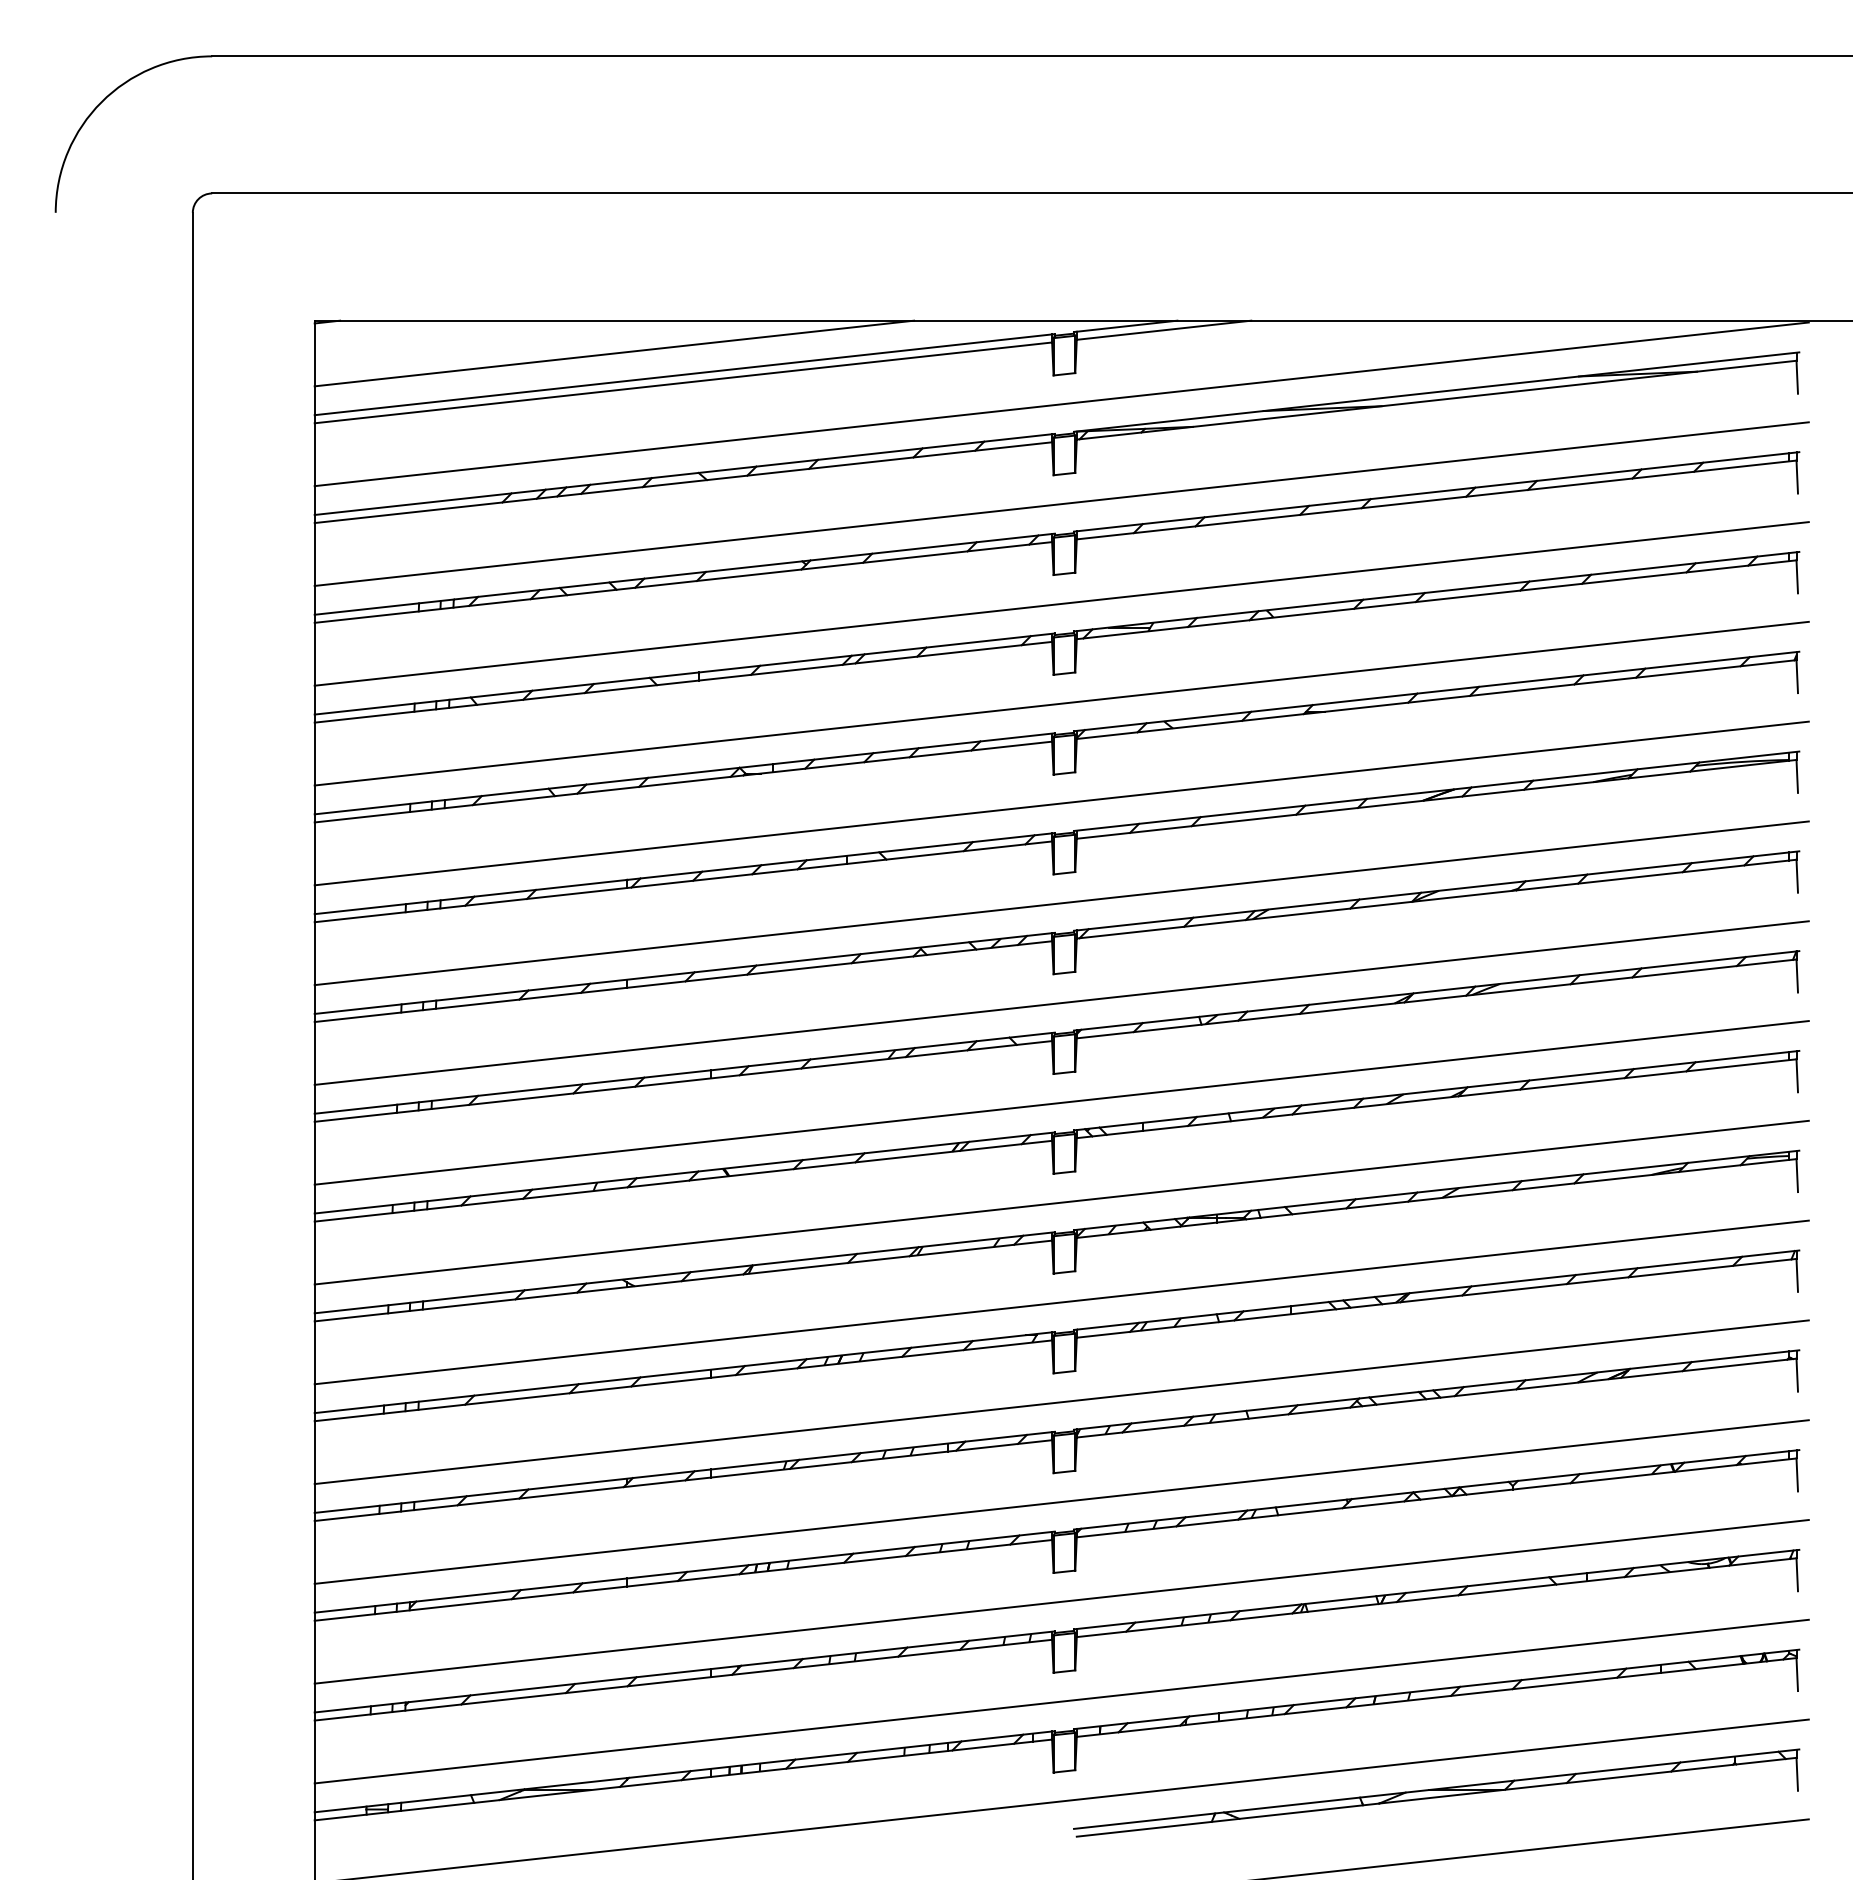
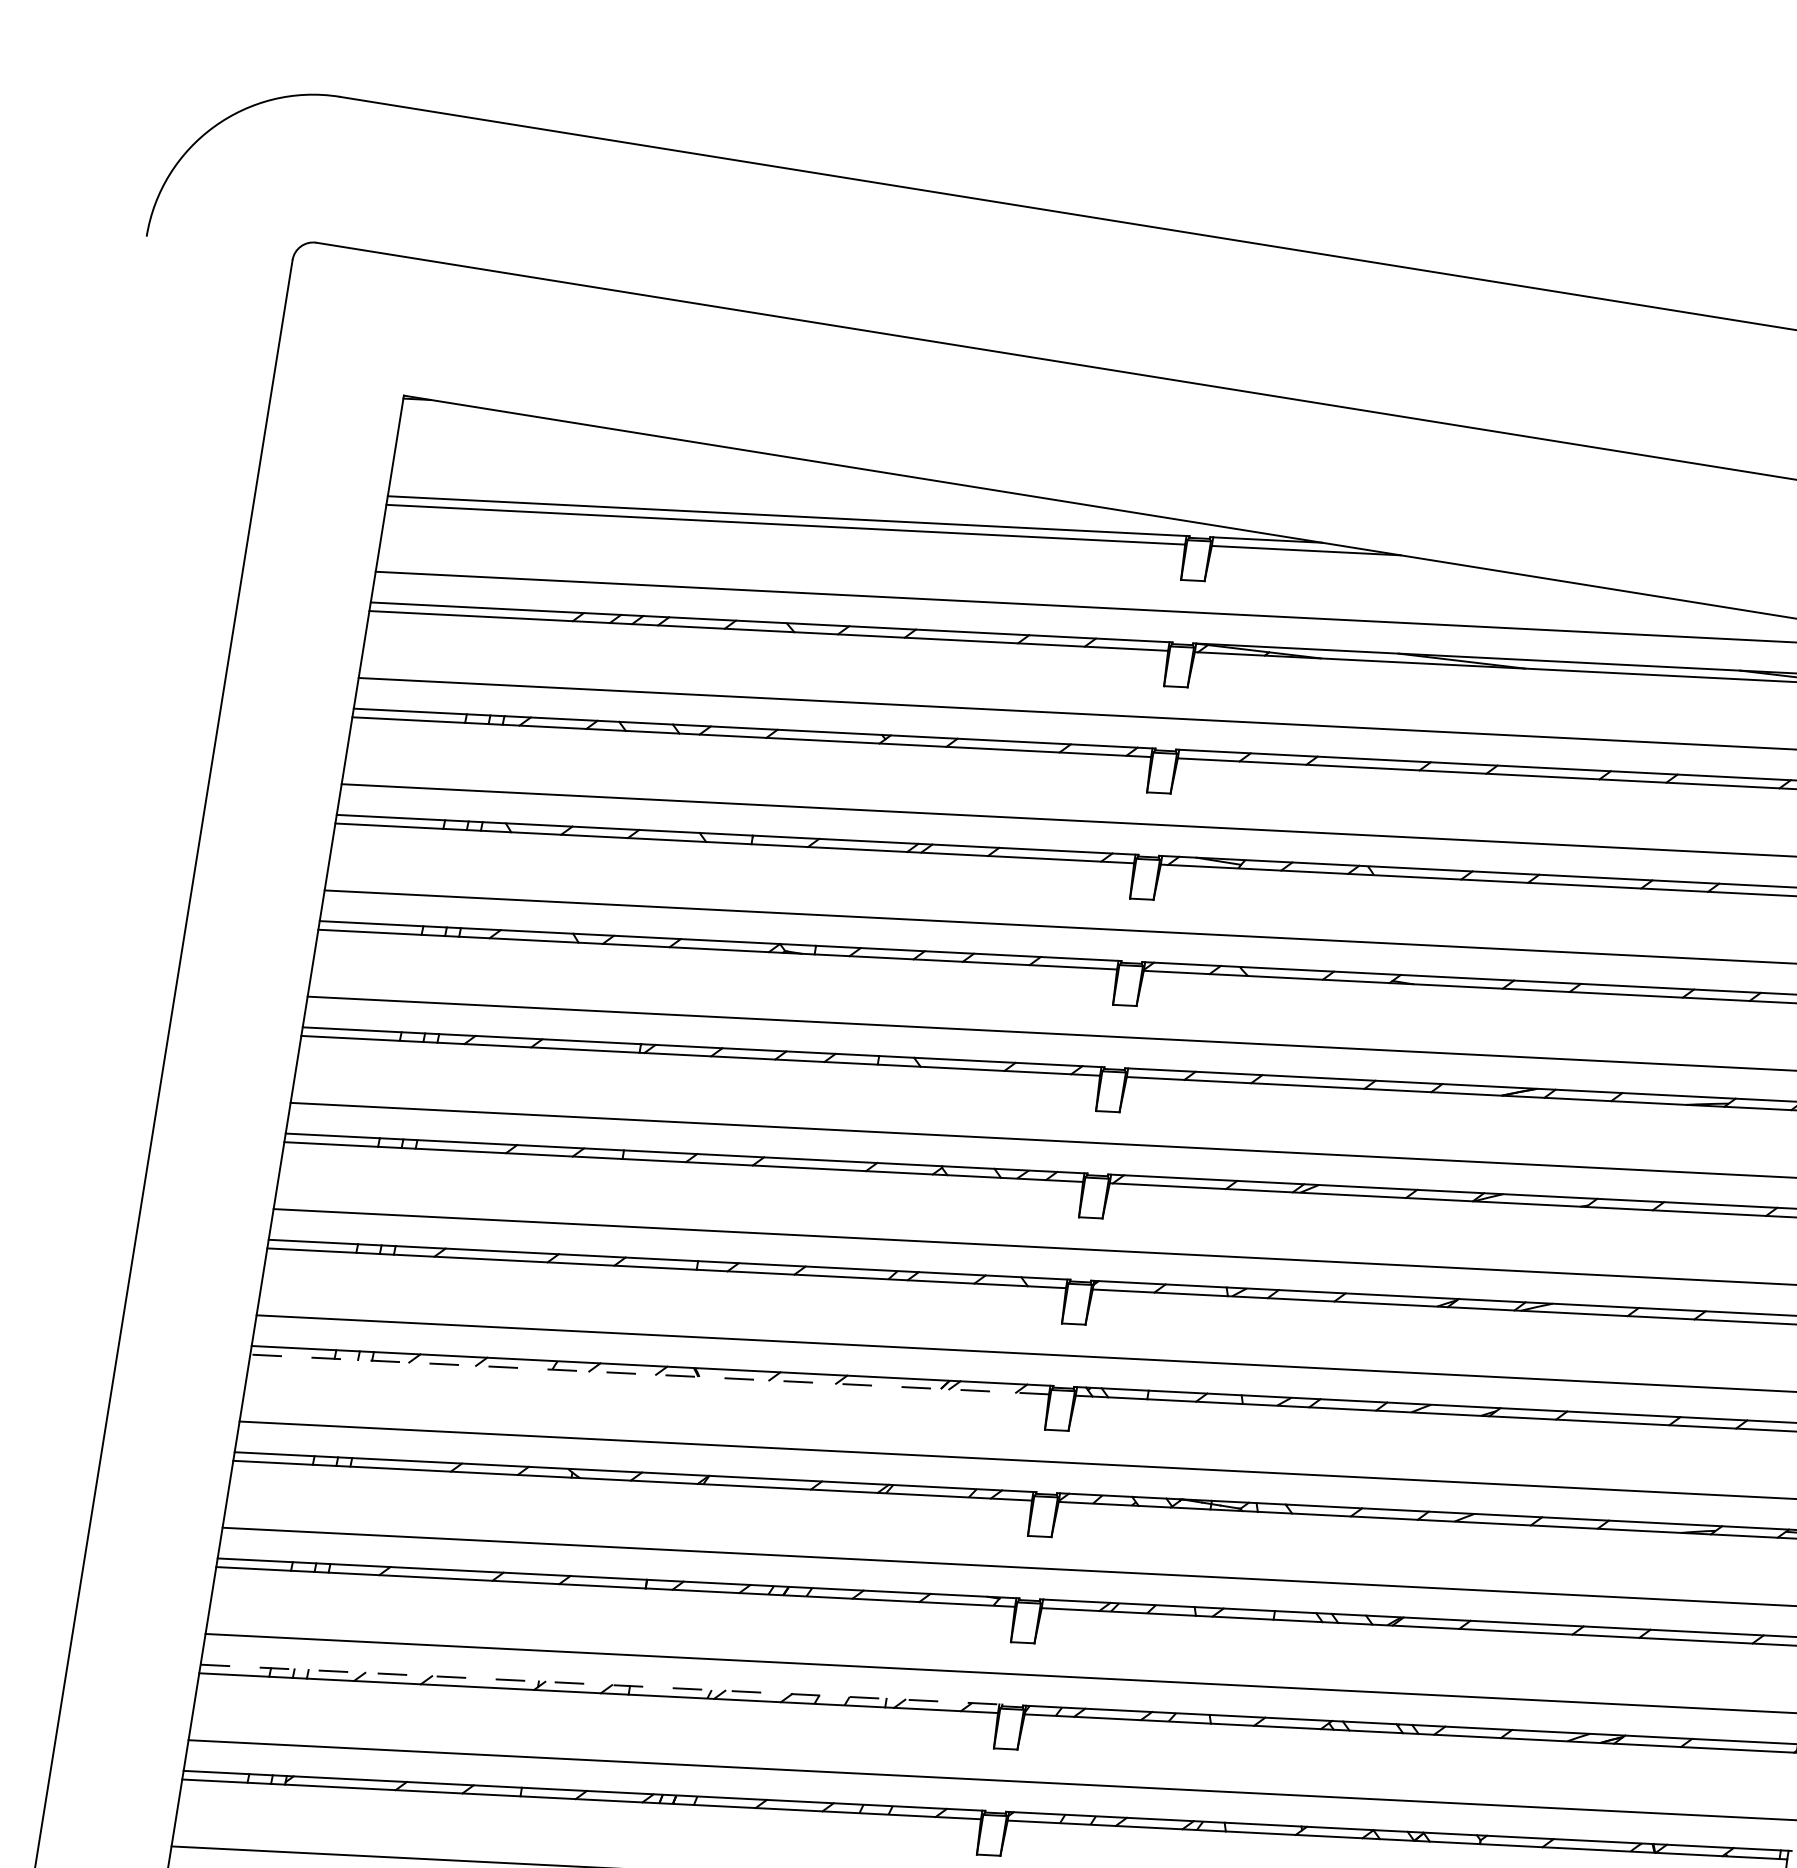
line: (614, 353) -> (717, 481), removed
line: (683, 1181) -> (649, 1374), solid -> dashed
line: (685, 1472) -> (602, 1684), solid -> dashed

